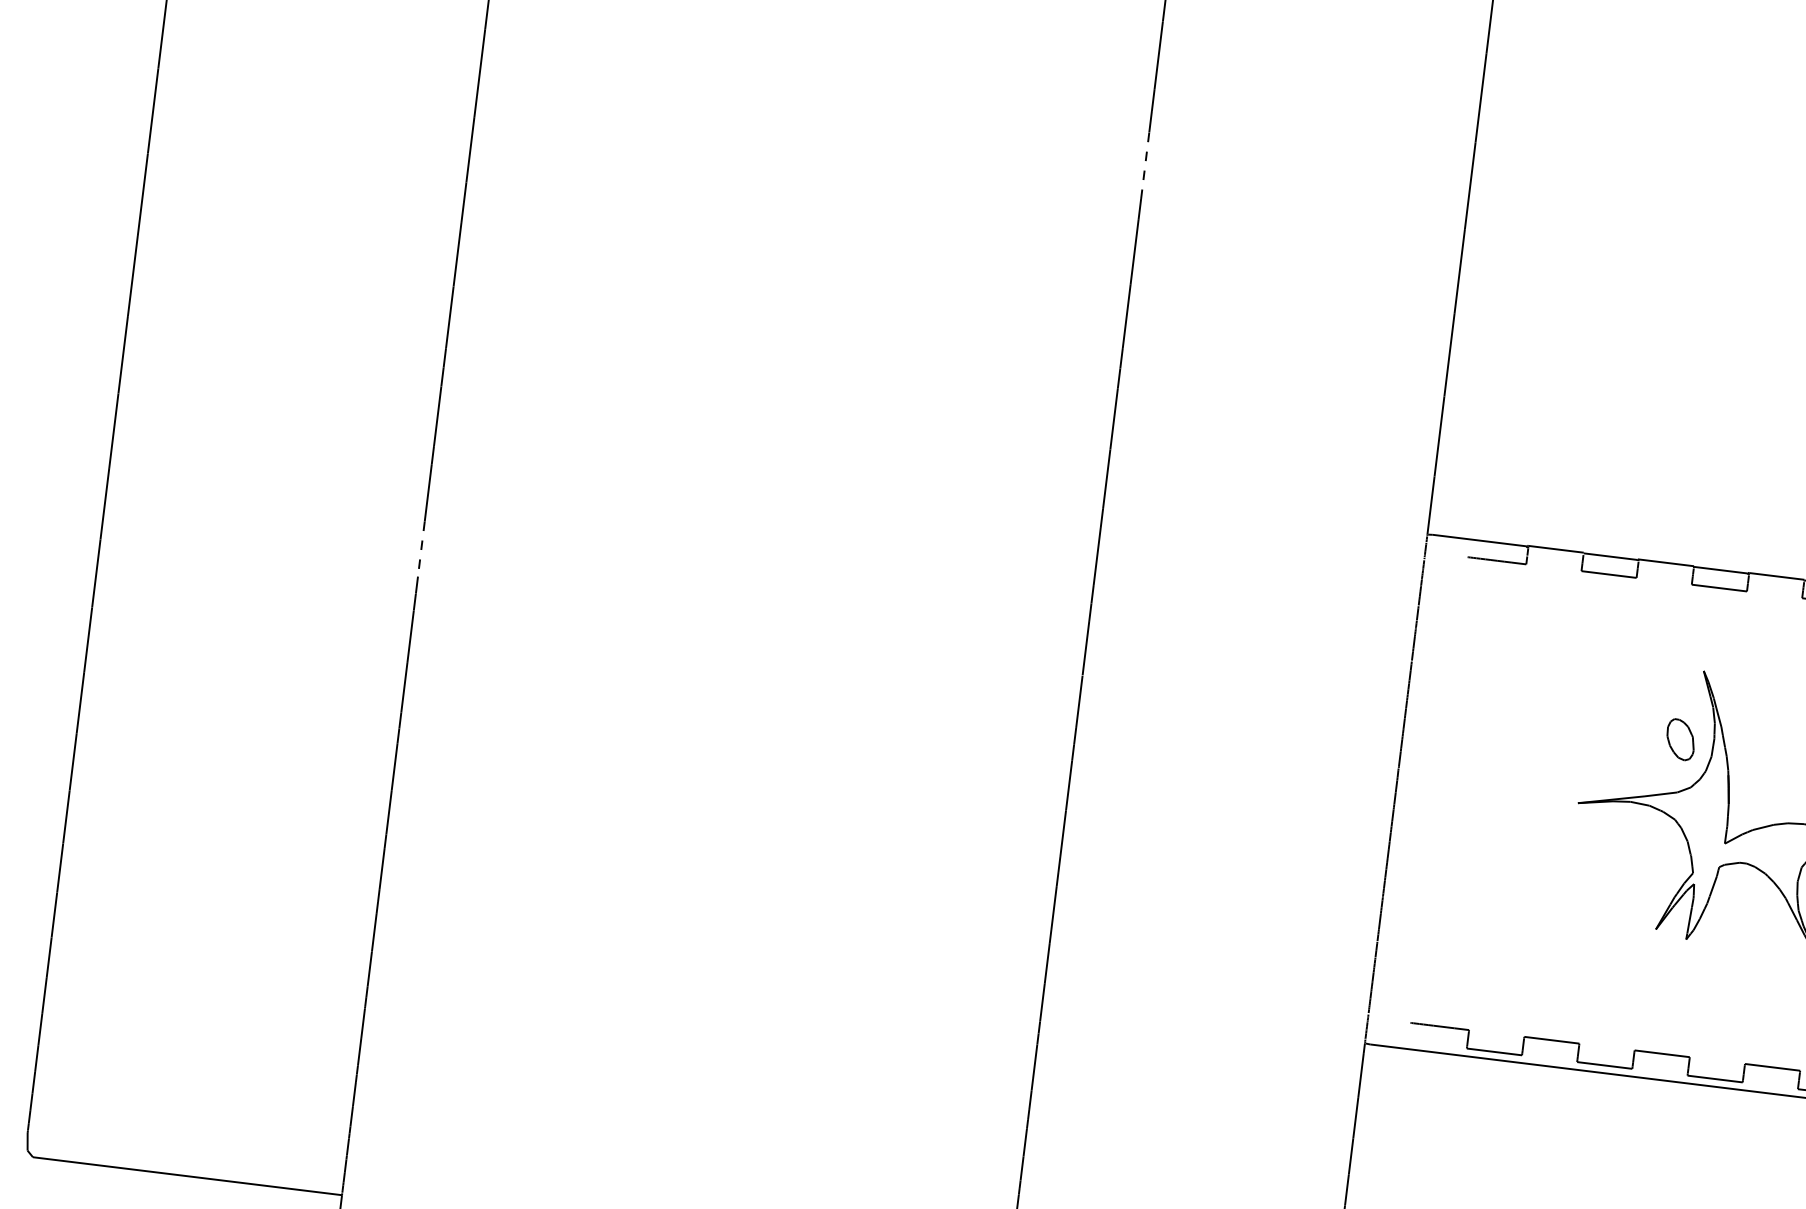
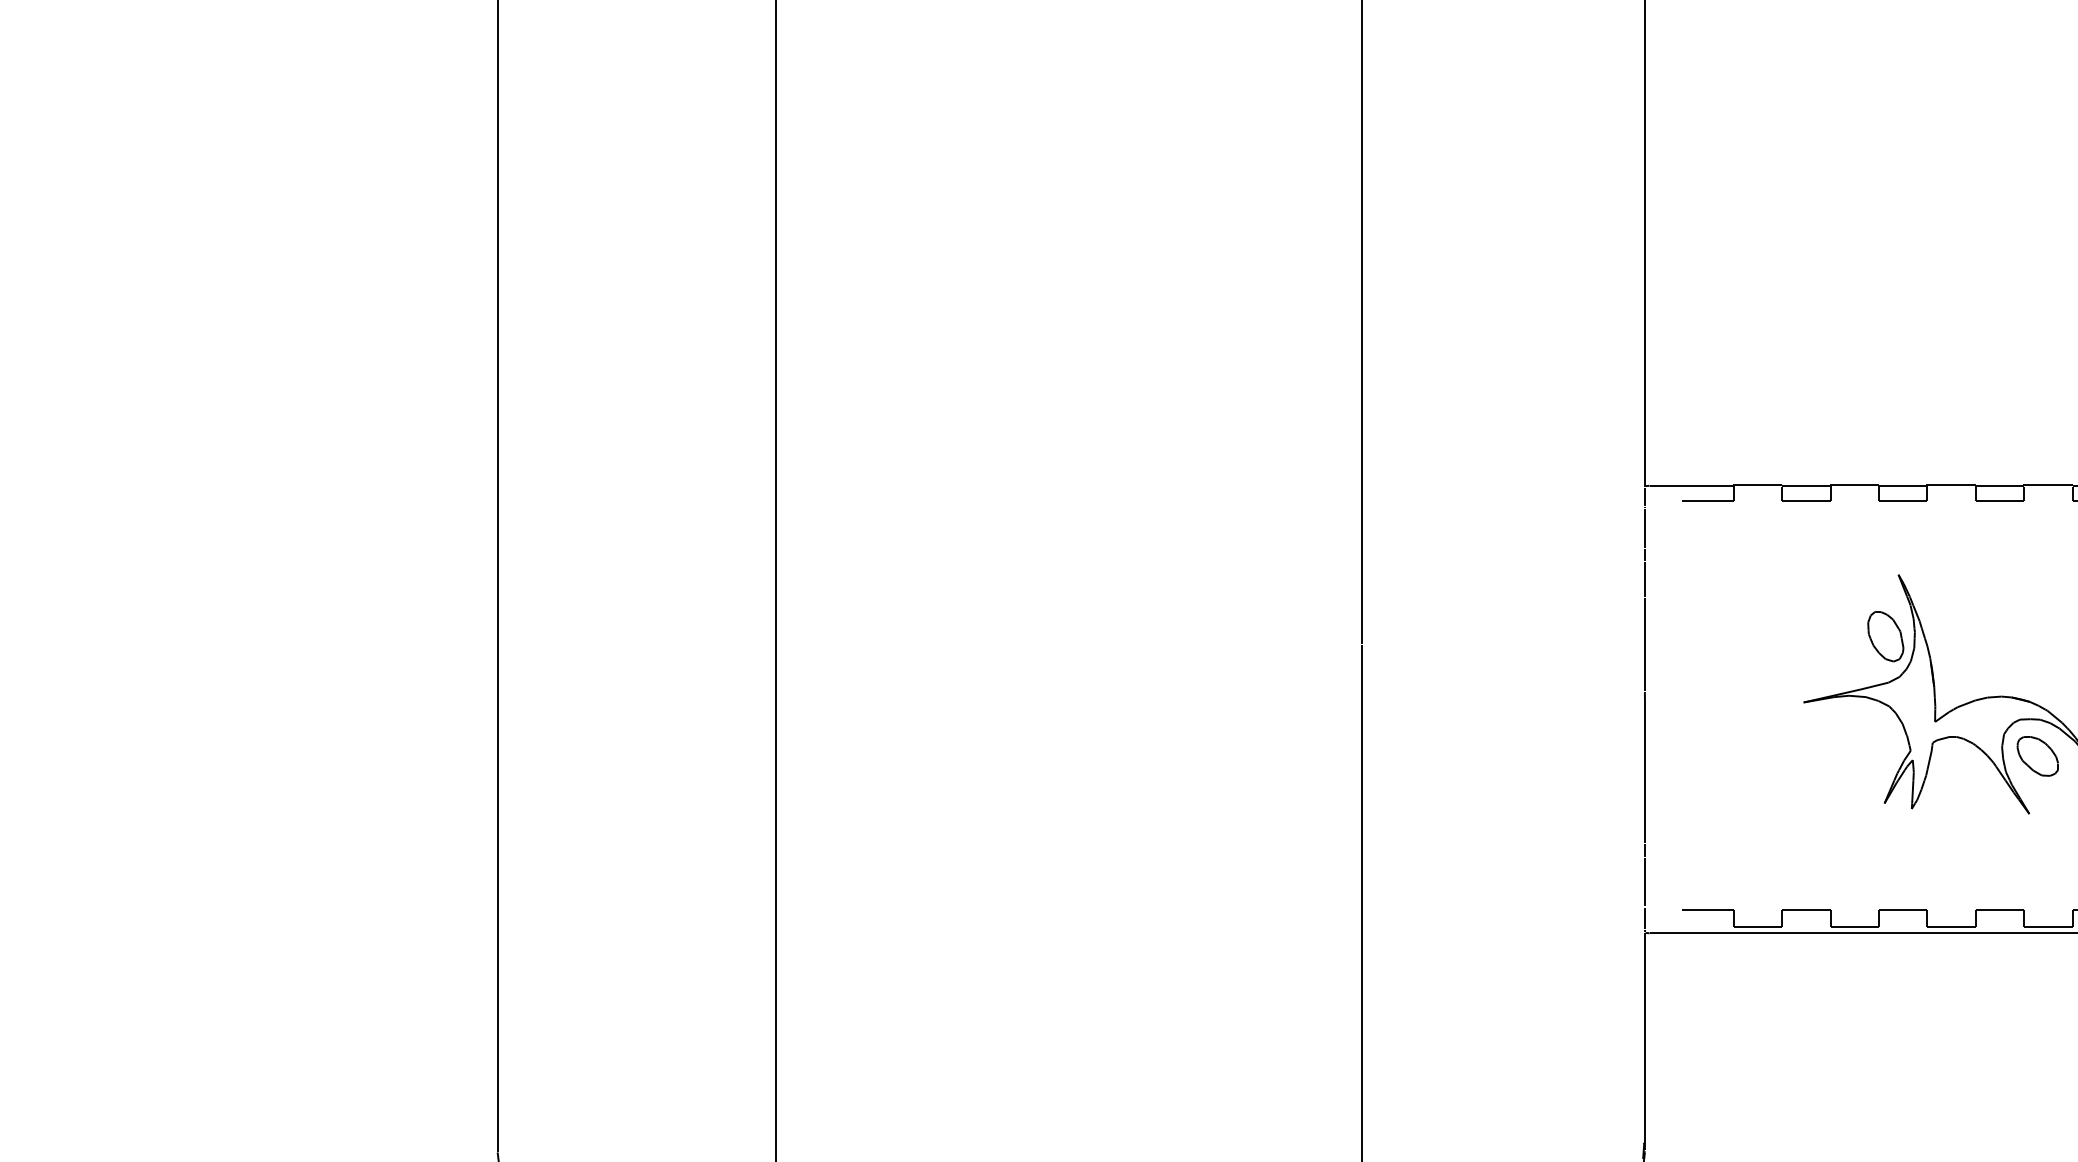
line: (1145, 165) -> (1361, 196), dashed -> solid
line: (421, 550) -> (776, 606), dashed -> solid
part: (1680, 739) -> (1885, 636), size x1.43

